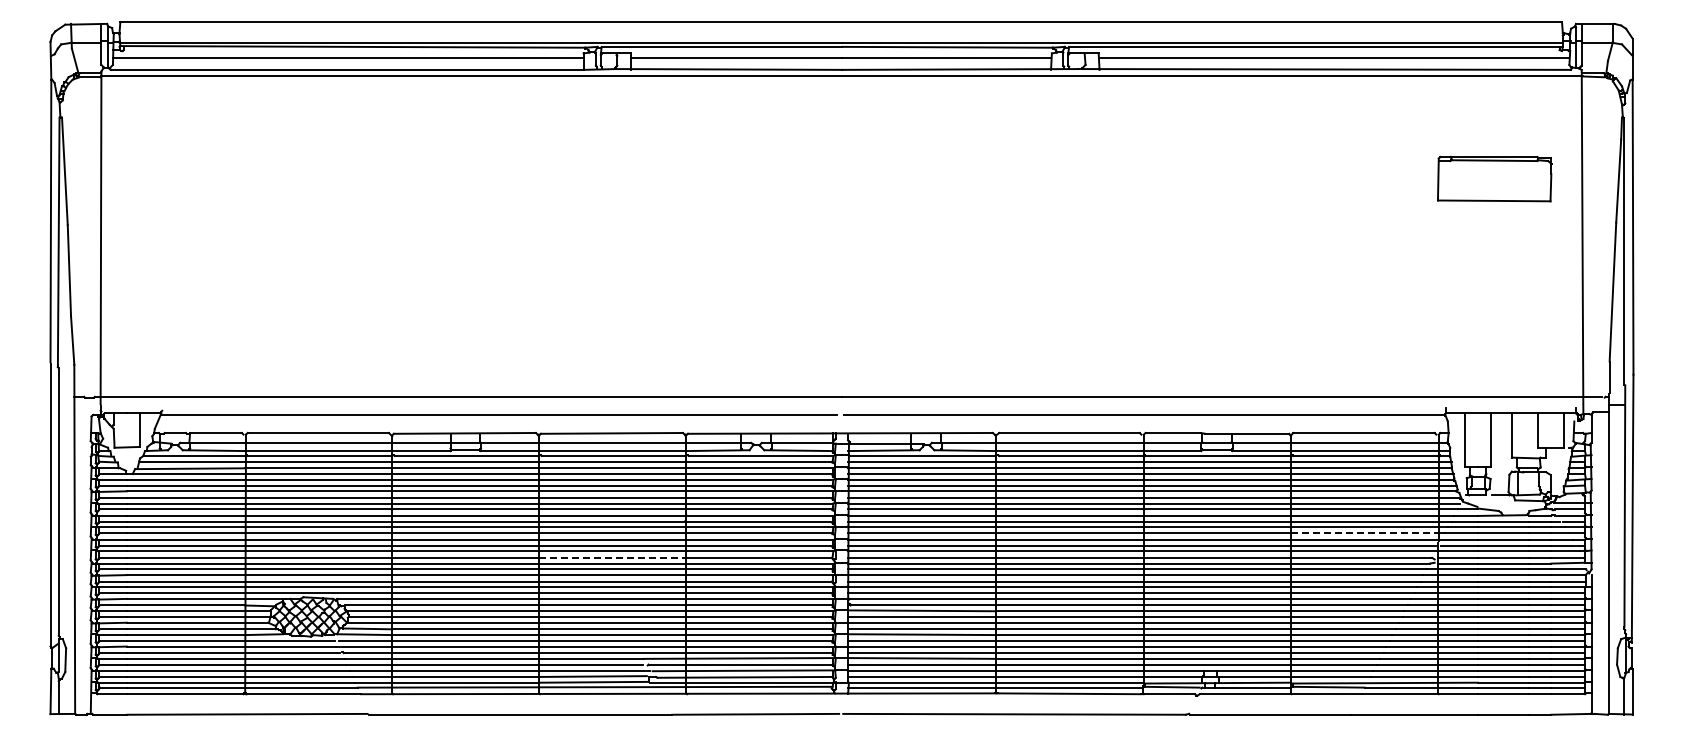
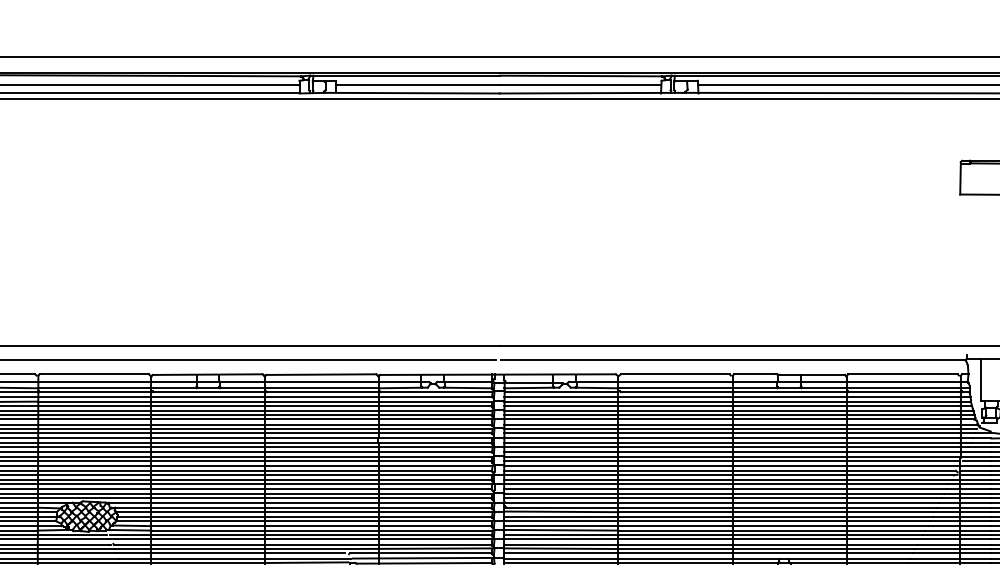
line: (1364, 533) -> (903, 452), dashed -> solid
line: (612, 557) -> (321, 470), dashed -> solid

